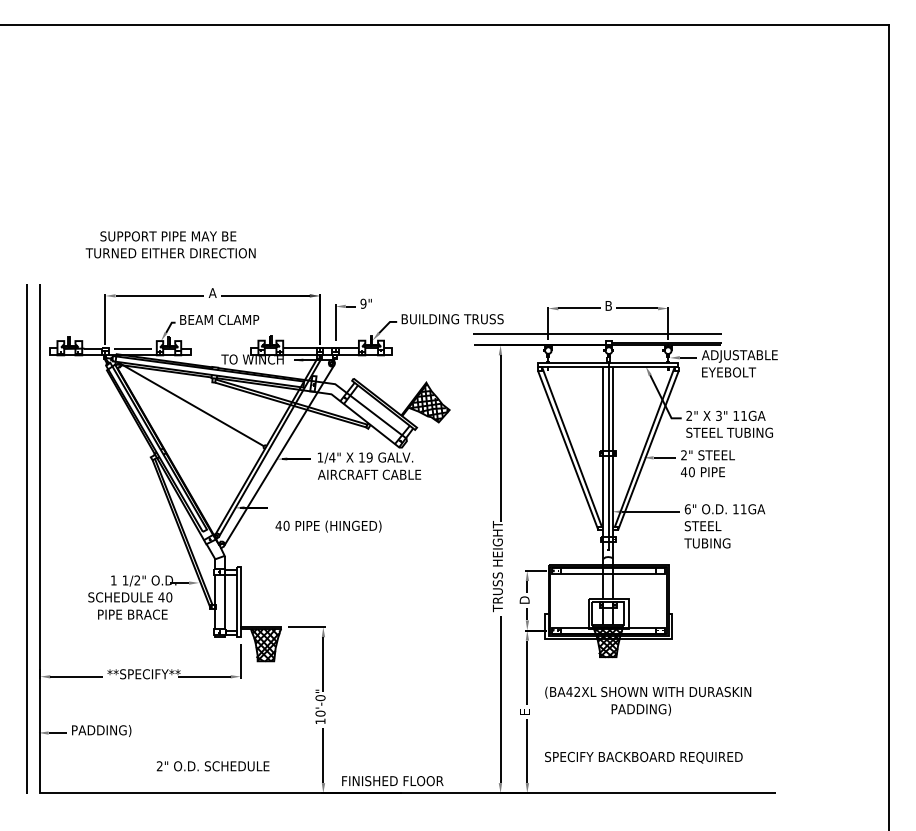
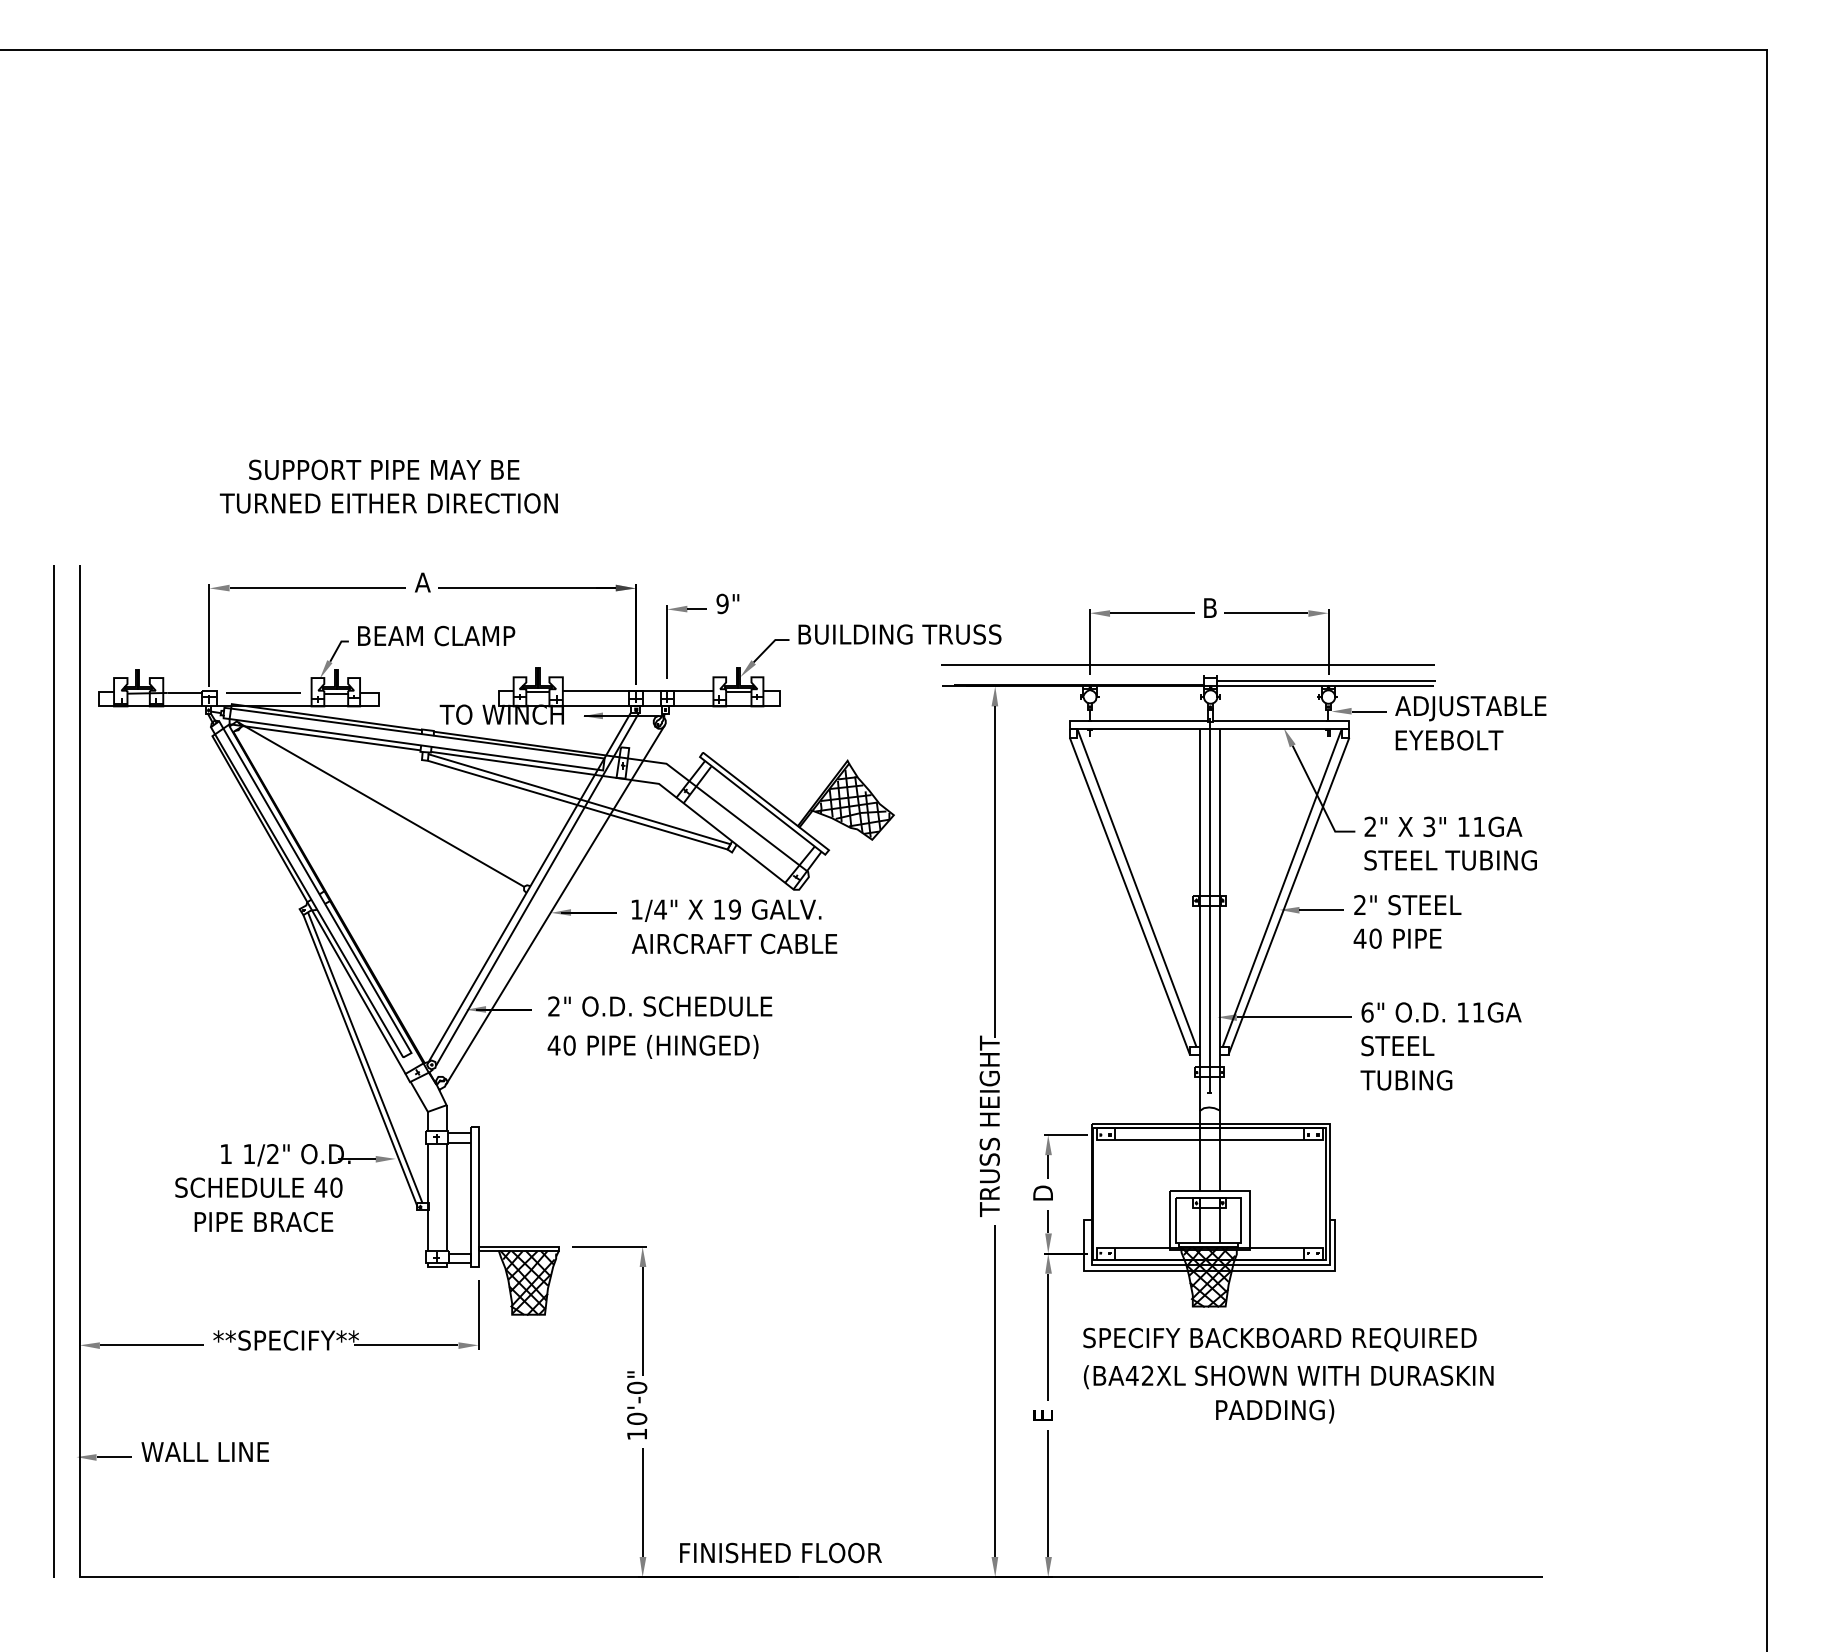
text: (170, 244) -> (388, 485), moved
text: (103, 730) -> (205, 1452), PADDING) -> WALL LINE
text: (643, 757) -> (1279, 1339), moved
text: (212, 766) -> (658, 1006), moved

